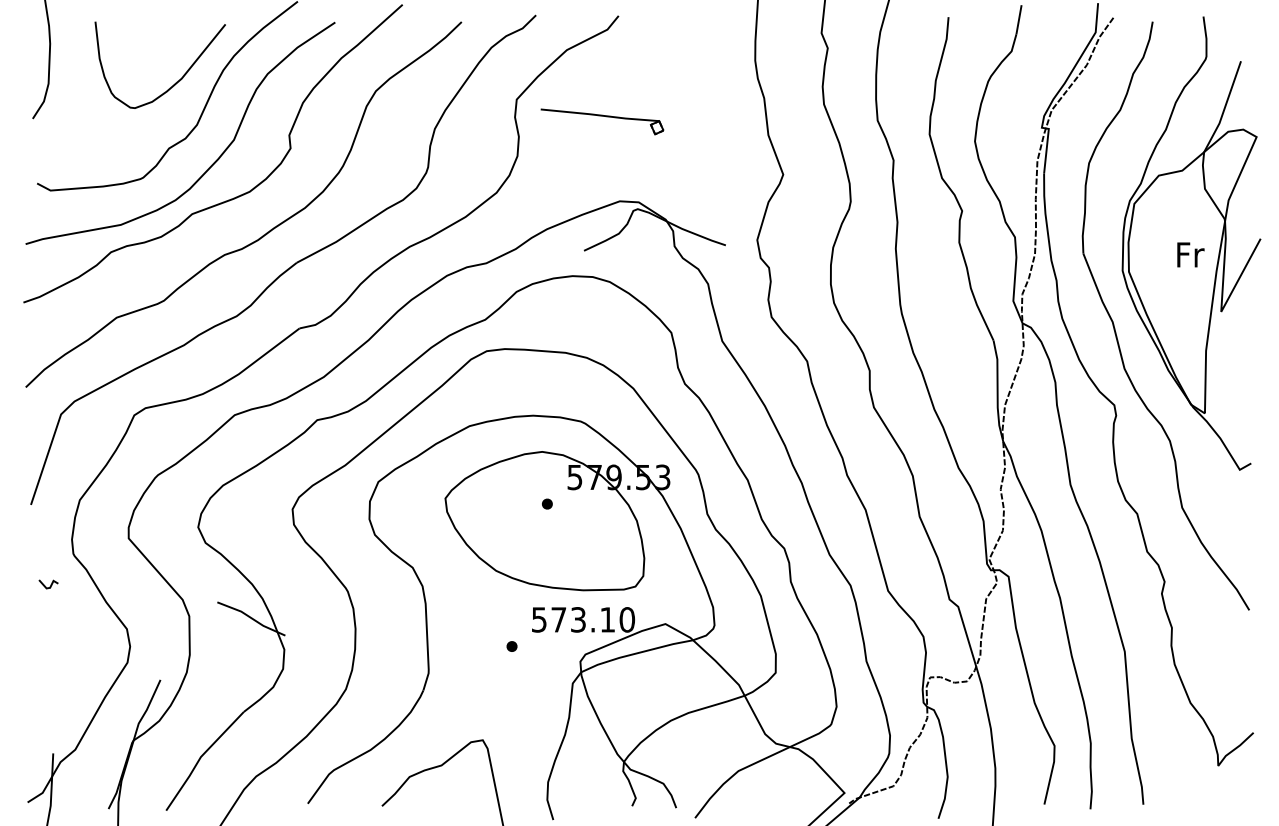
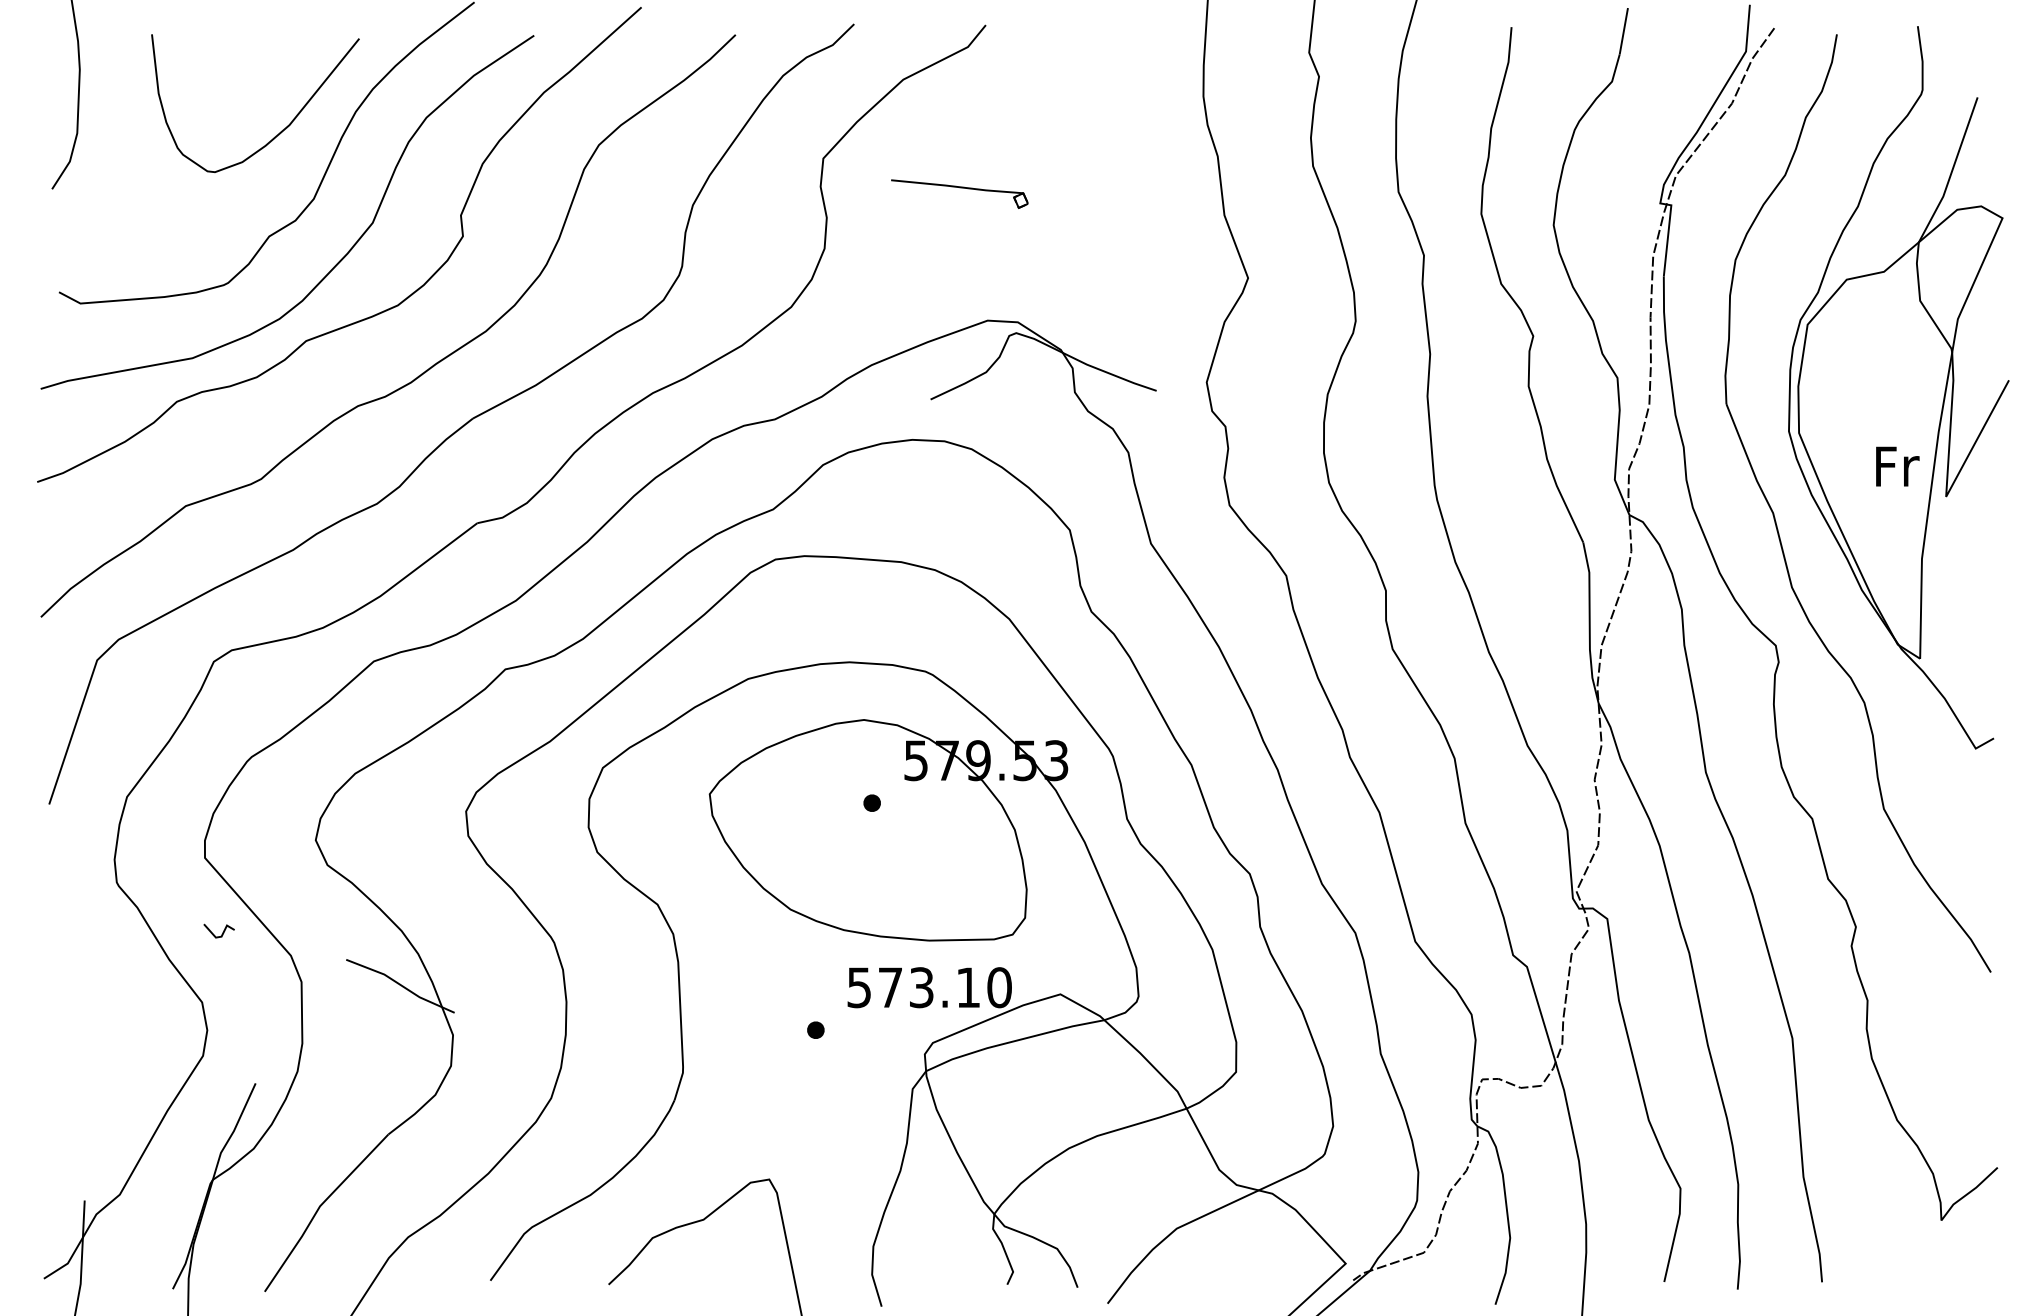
part: (602, 121) -> (960, 193), size x0.7
text: (1190, 254) -> (1897, 465), moved
line: (50, 584) -> (222, 931), moved

